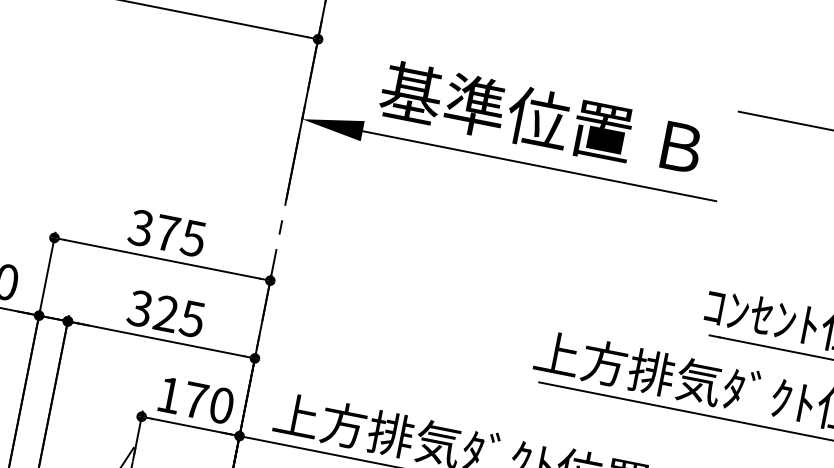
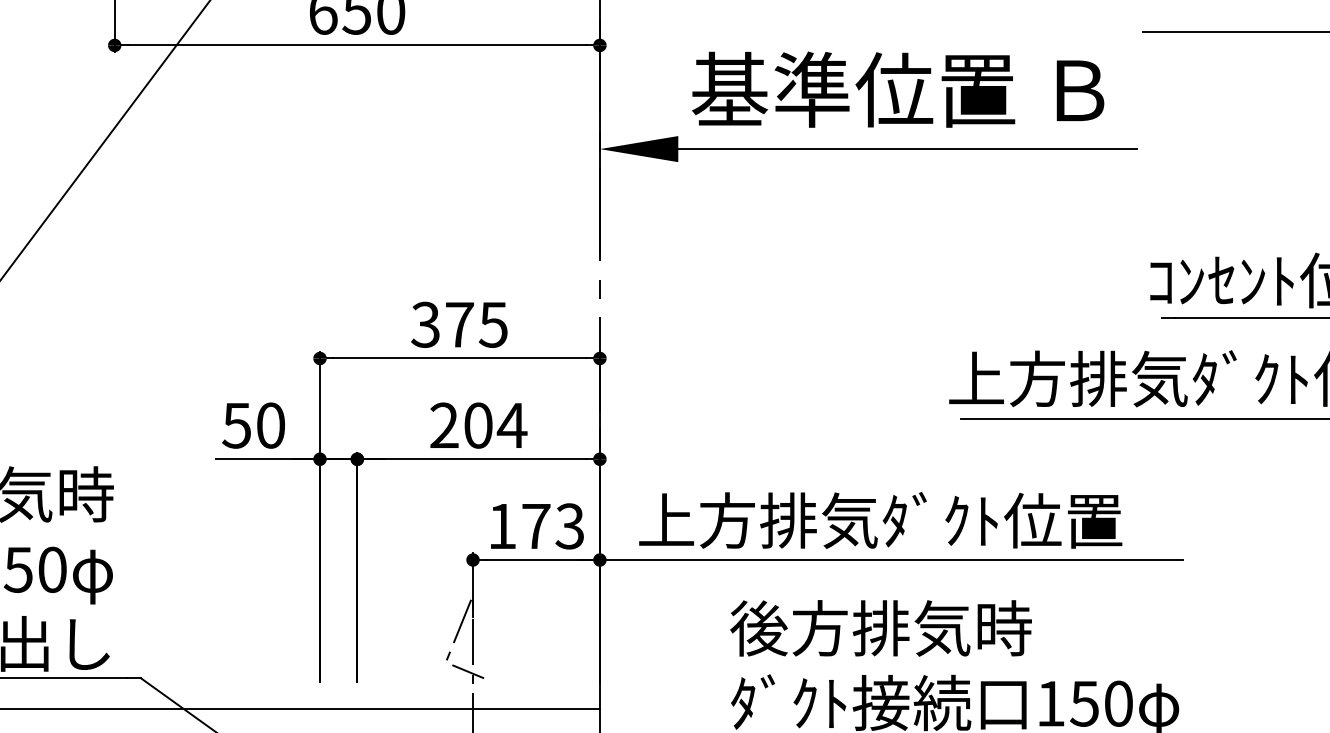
text: (166, 313) -> (478, 425), 325 -> 204
text: (221, 405) -> (569, 526), 170 -> 173

